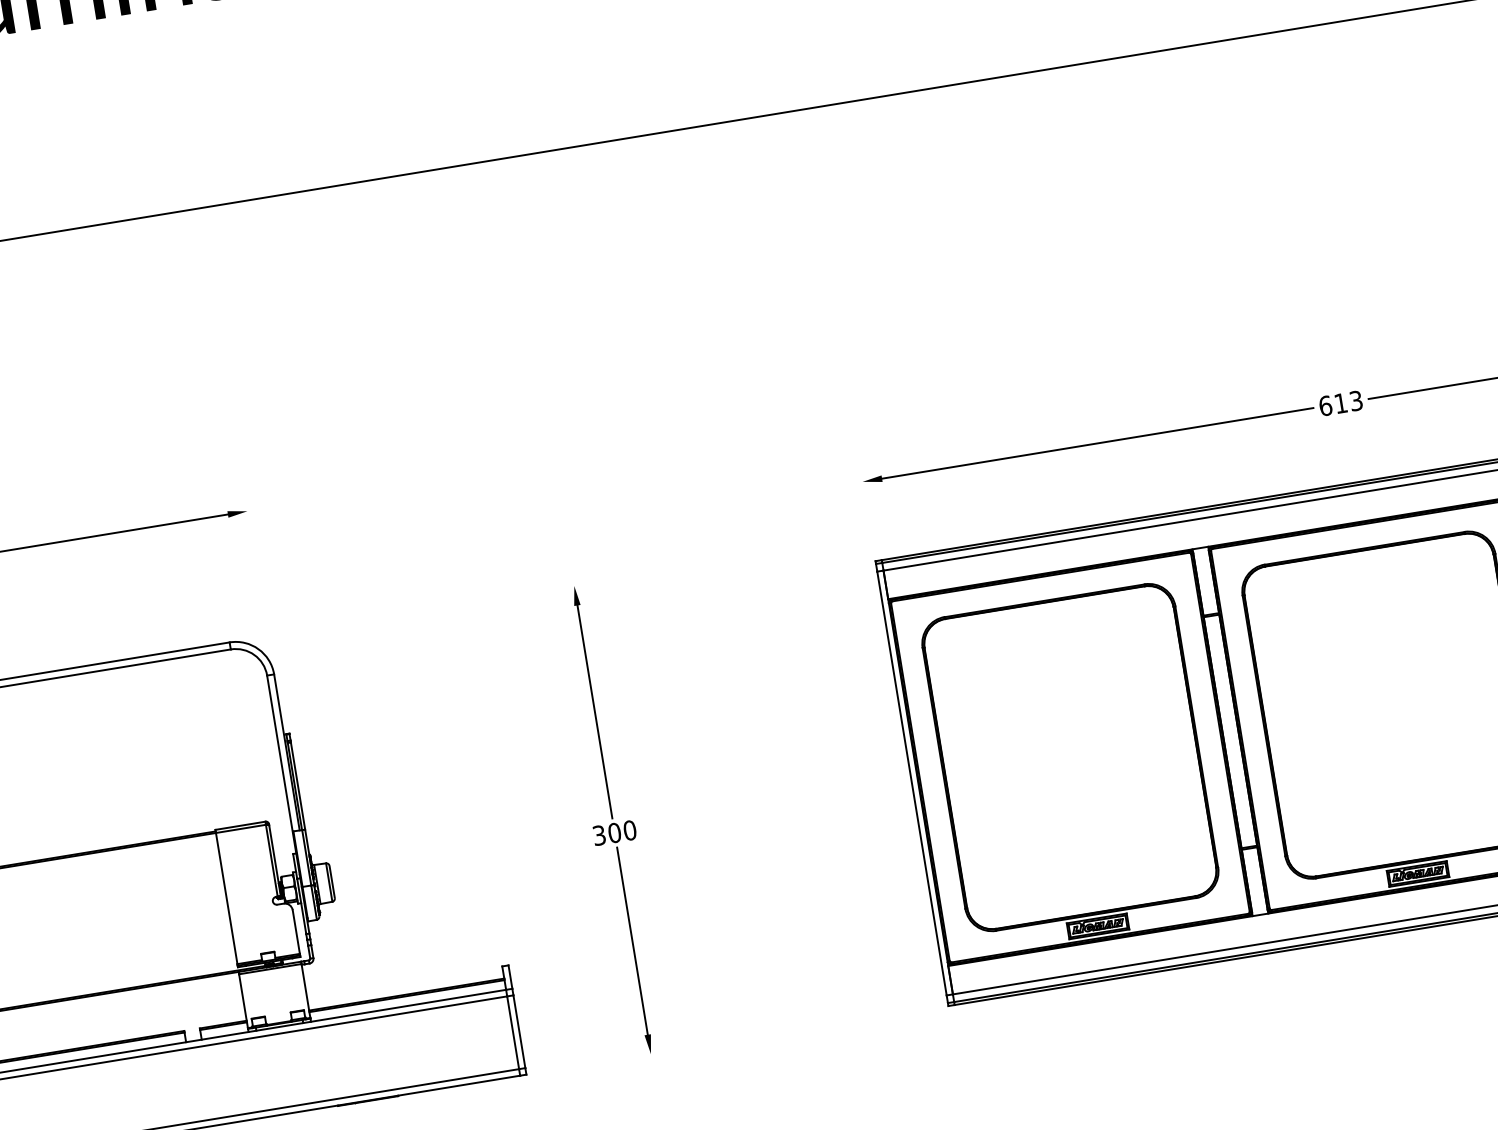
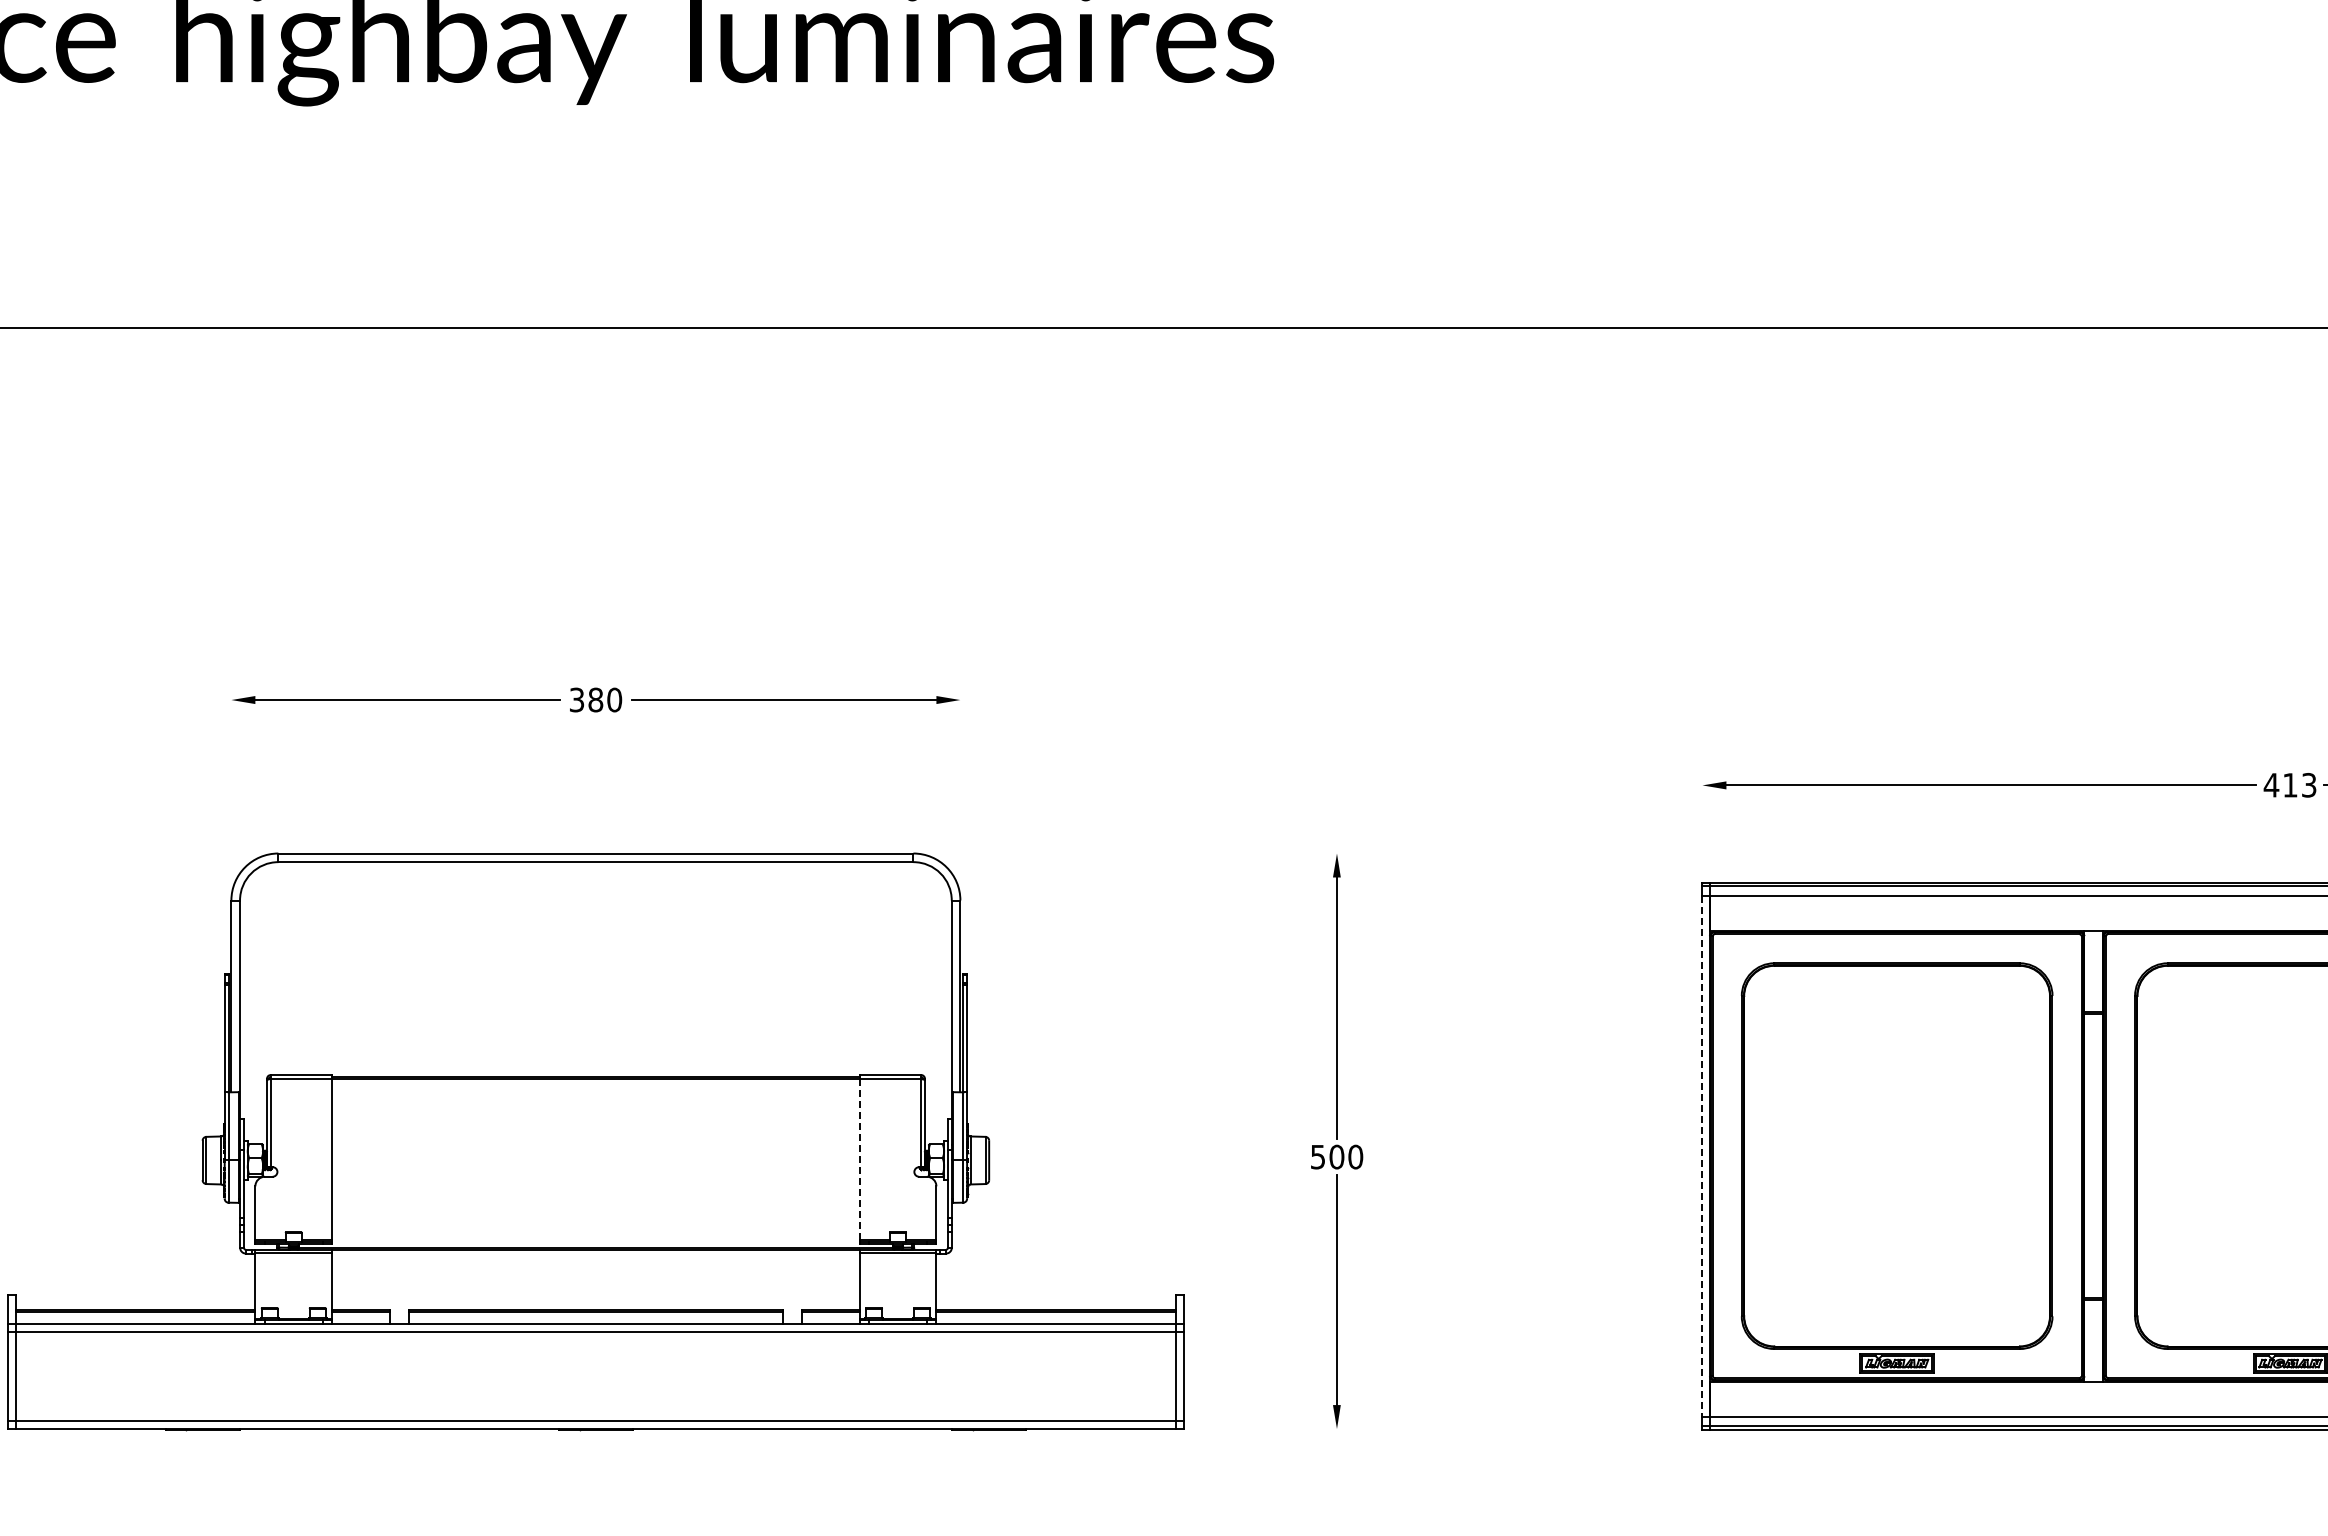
text: (1325, 406) -> (2271, 785), 613 -> 413
line: (912, 783) -> (1702, 1156), solid -> dashed
text: (599, 834) -> (1318, 1156), 300 -> 500
line: (226, 898) -> (859, 1159), solid -> dashed

